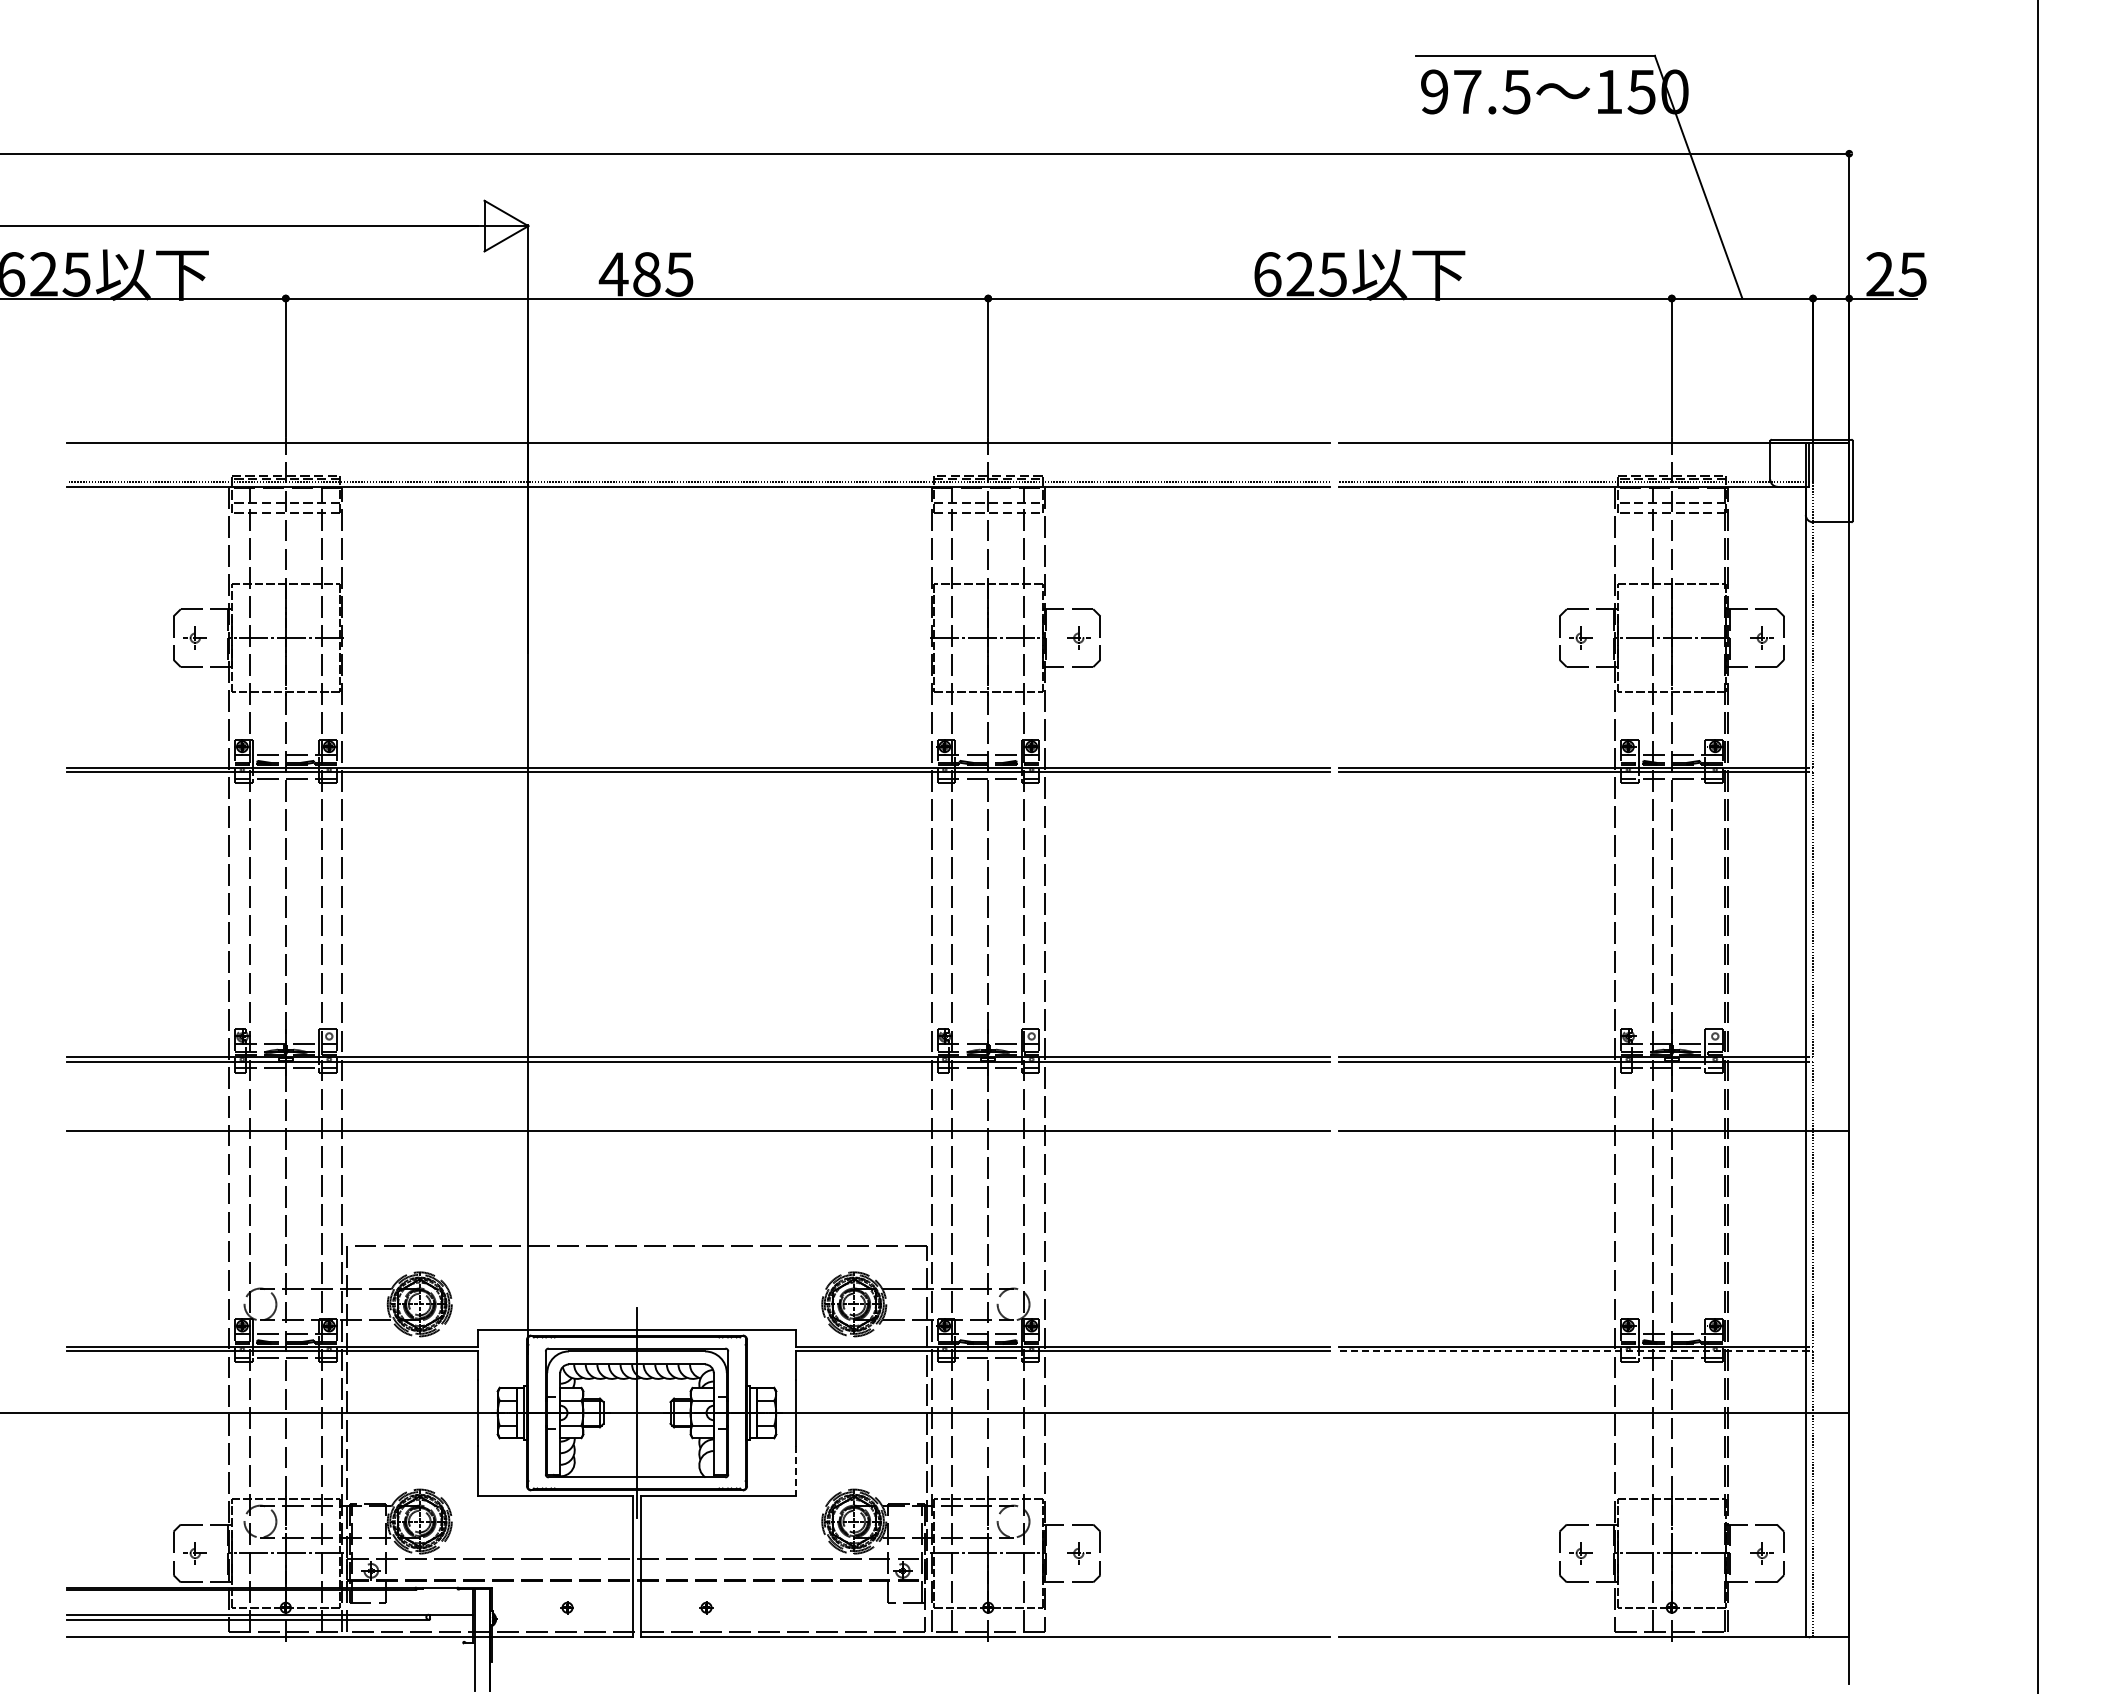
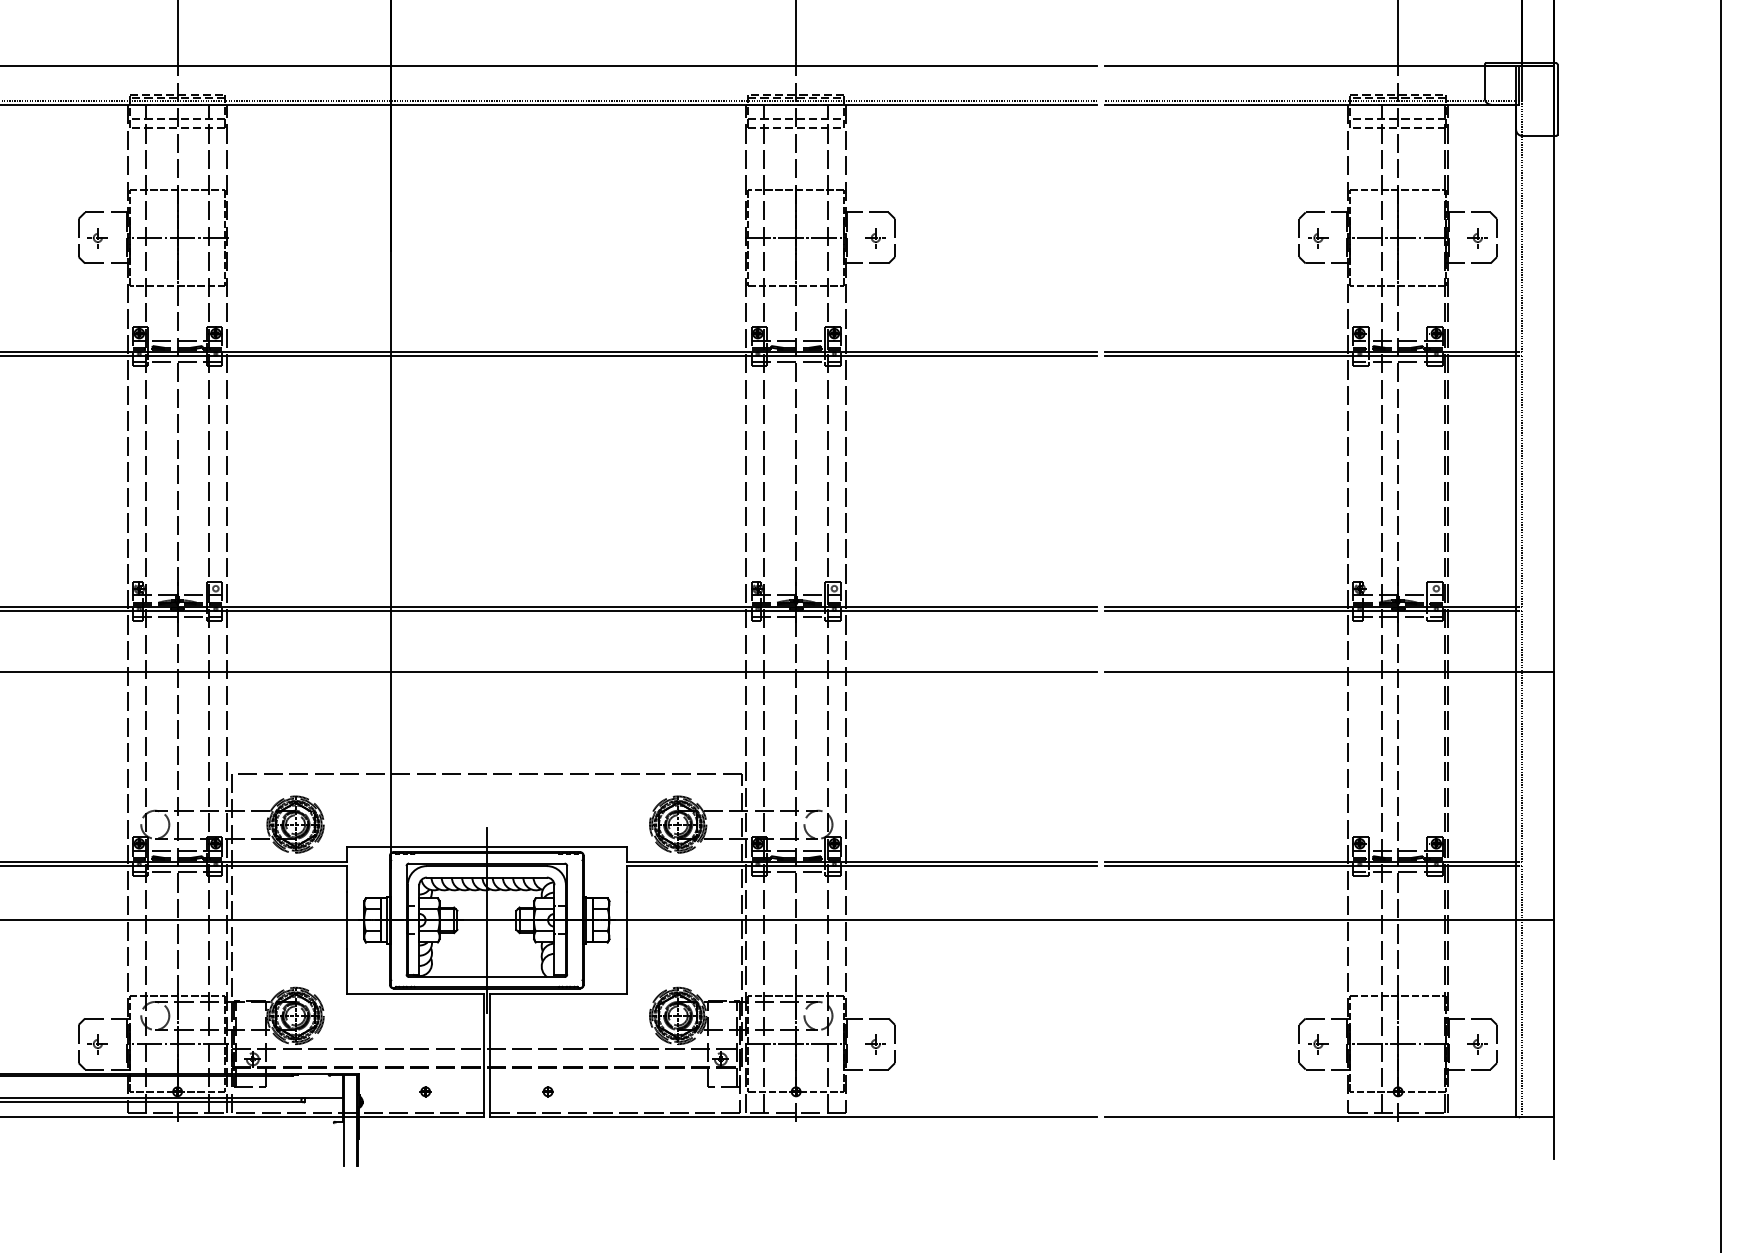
line: (1573, 1351) -> (1311, 866), dashed -> solid
line: (796, 1471) -> (627, 971), dashed -> solid

